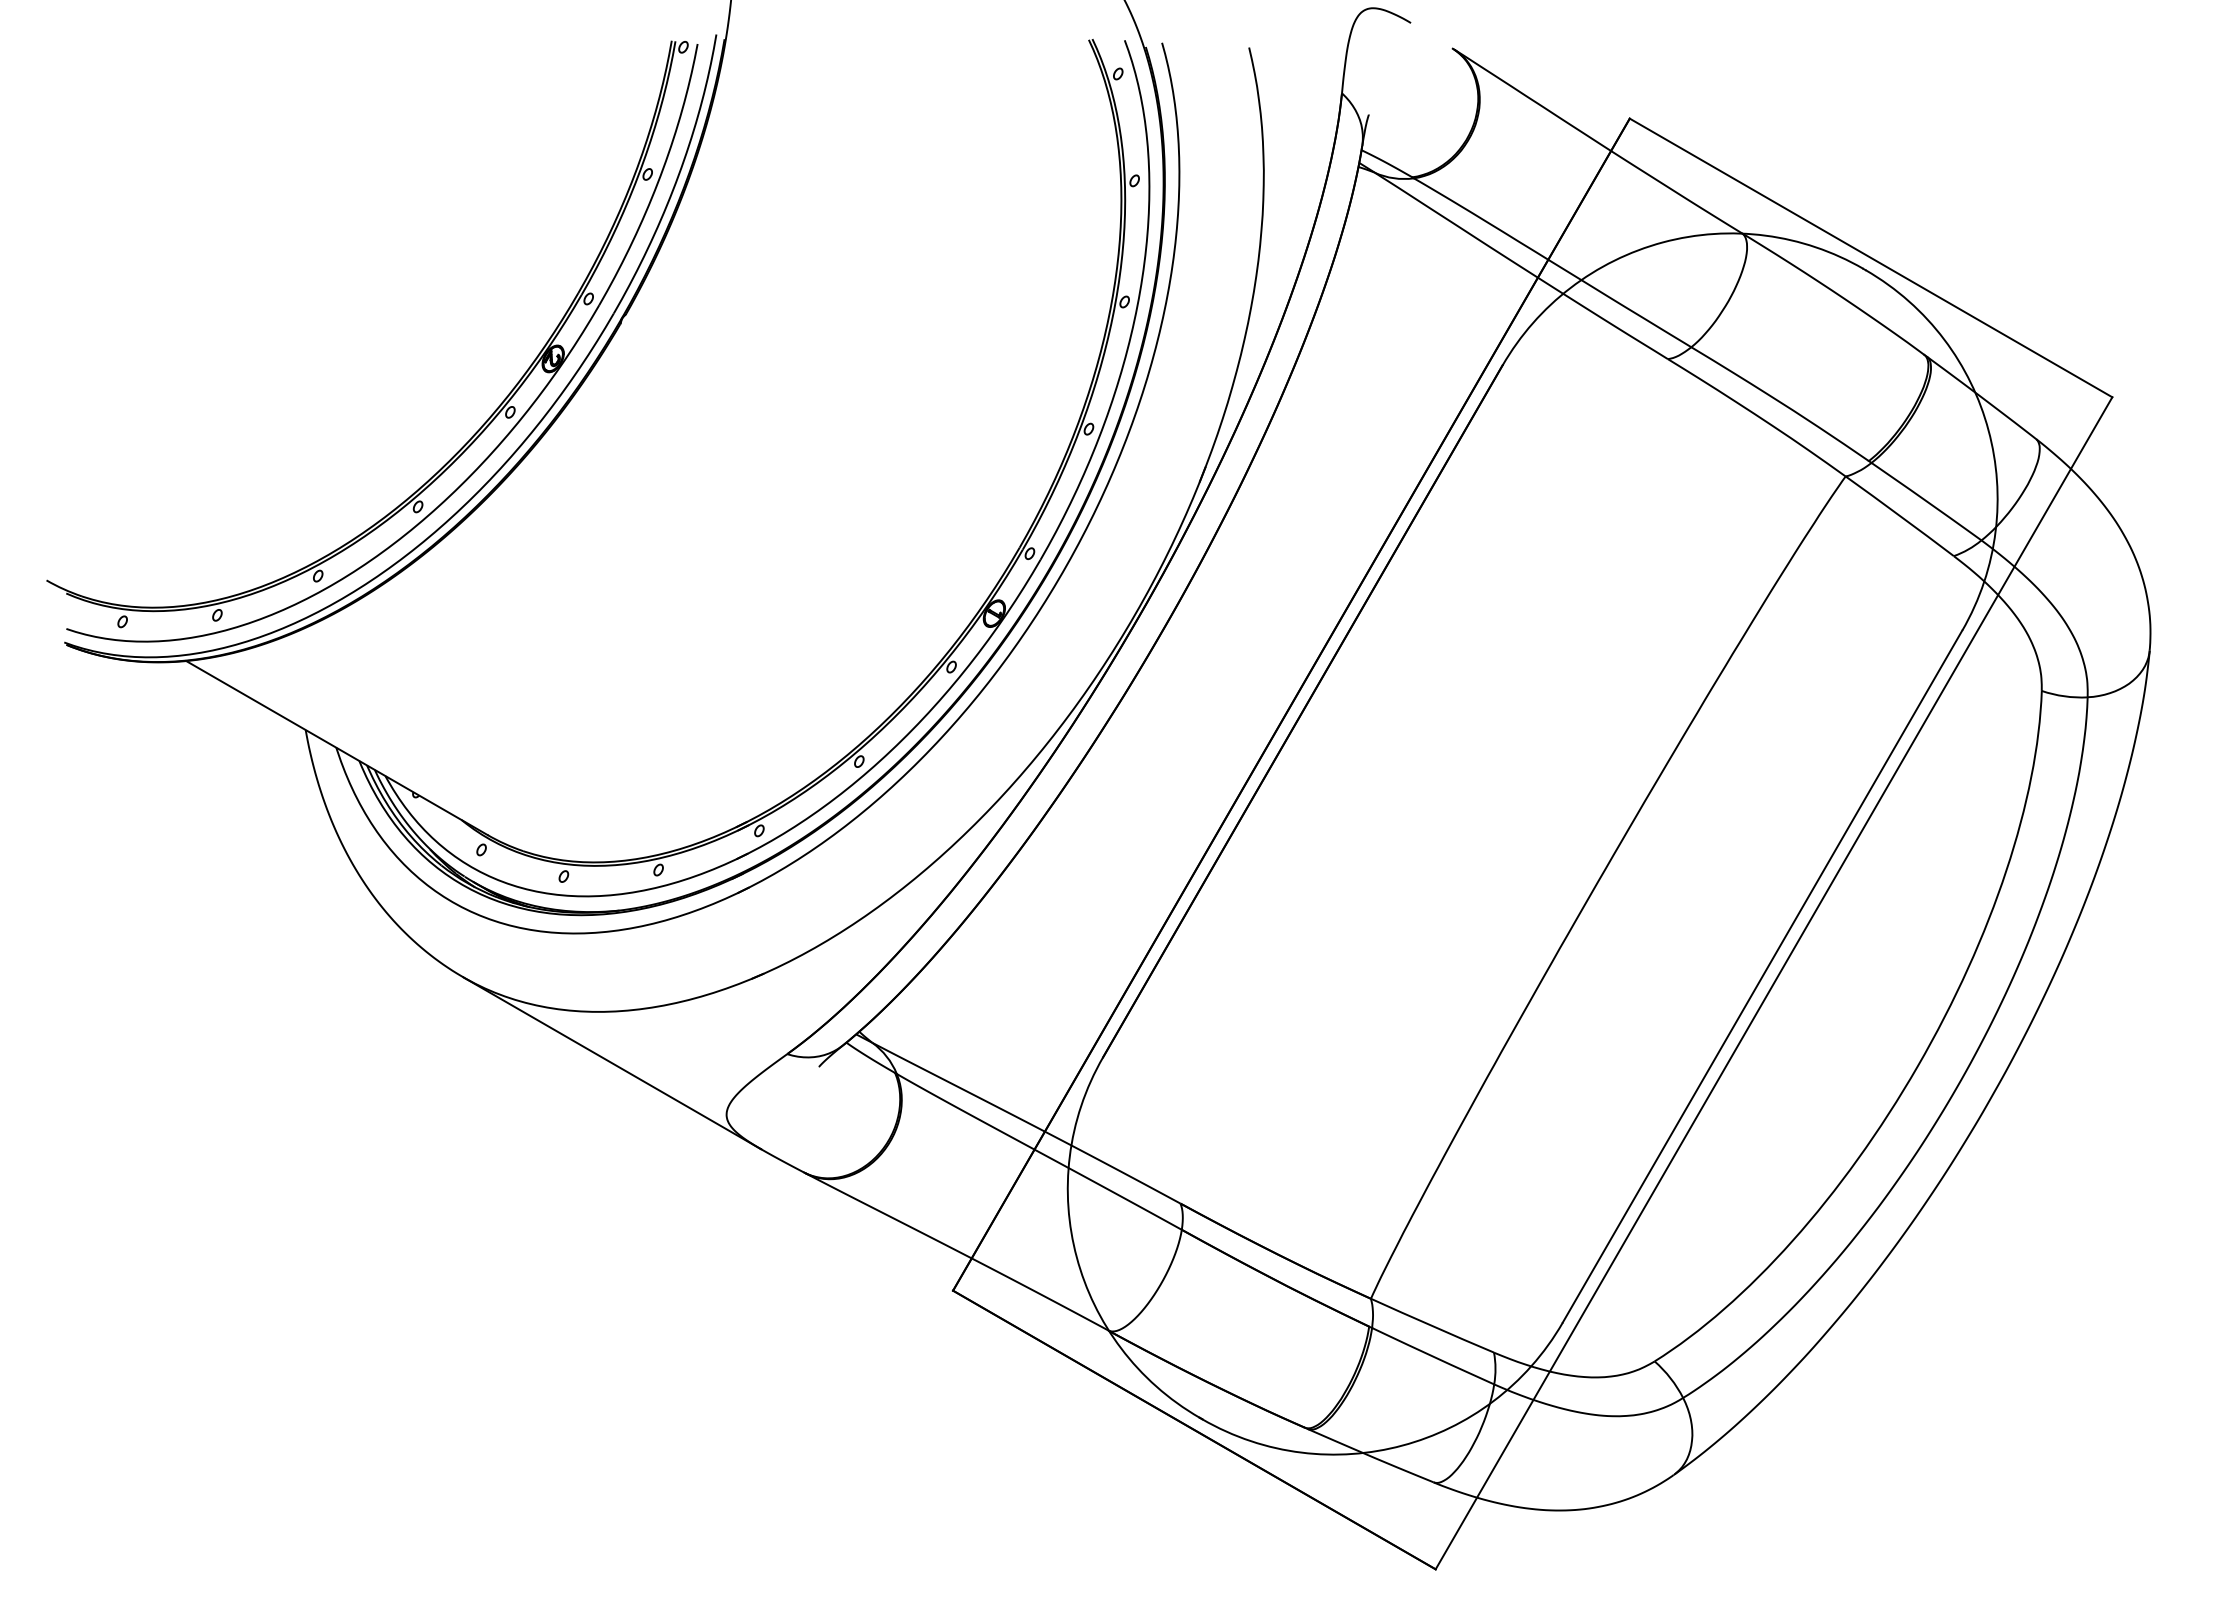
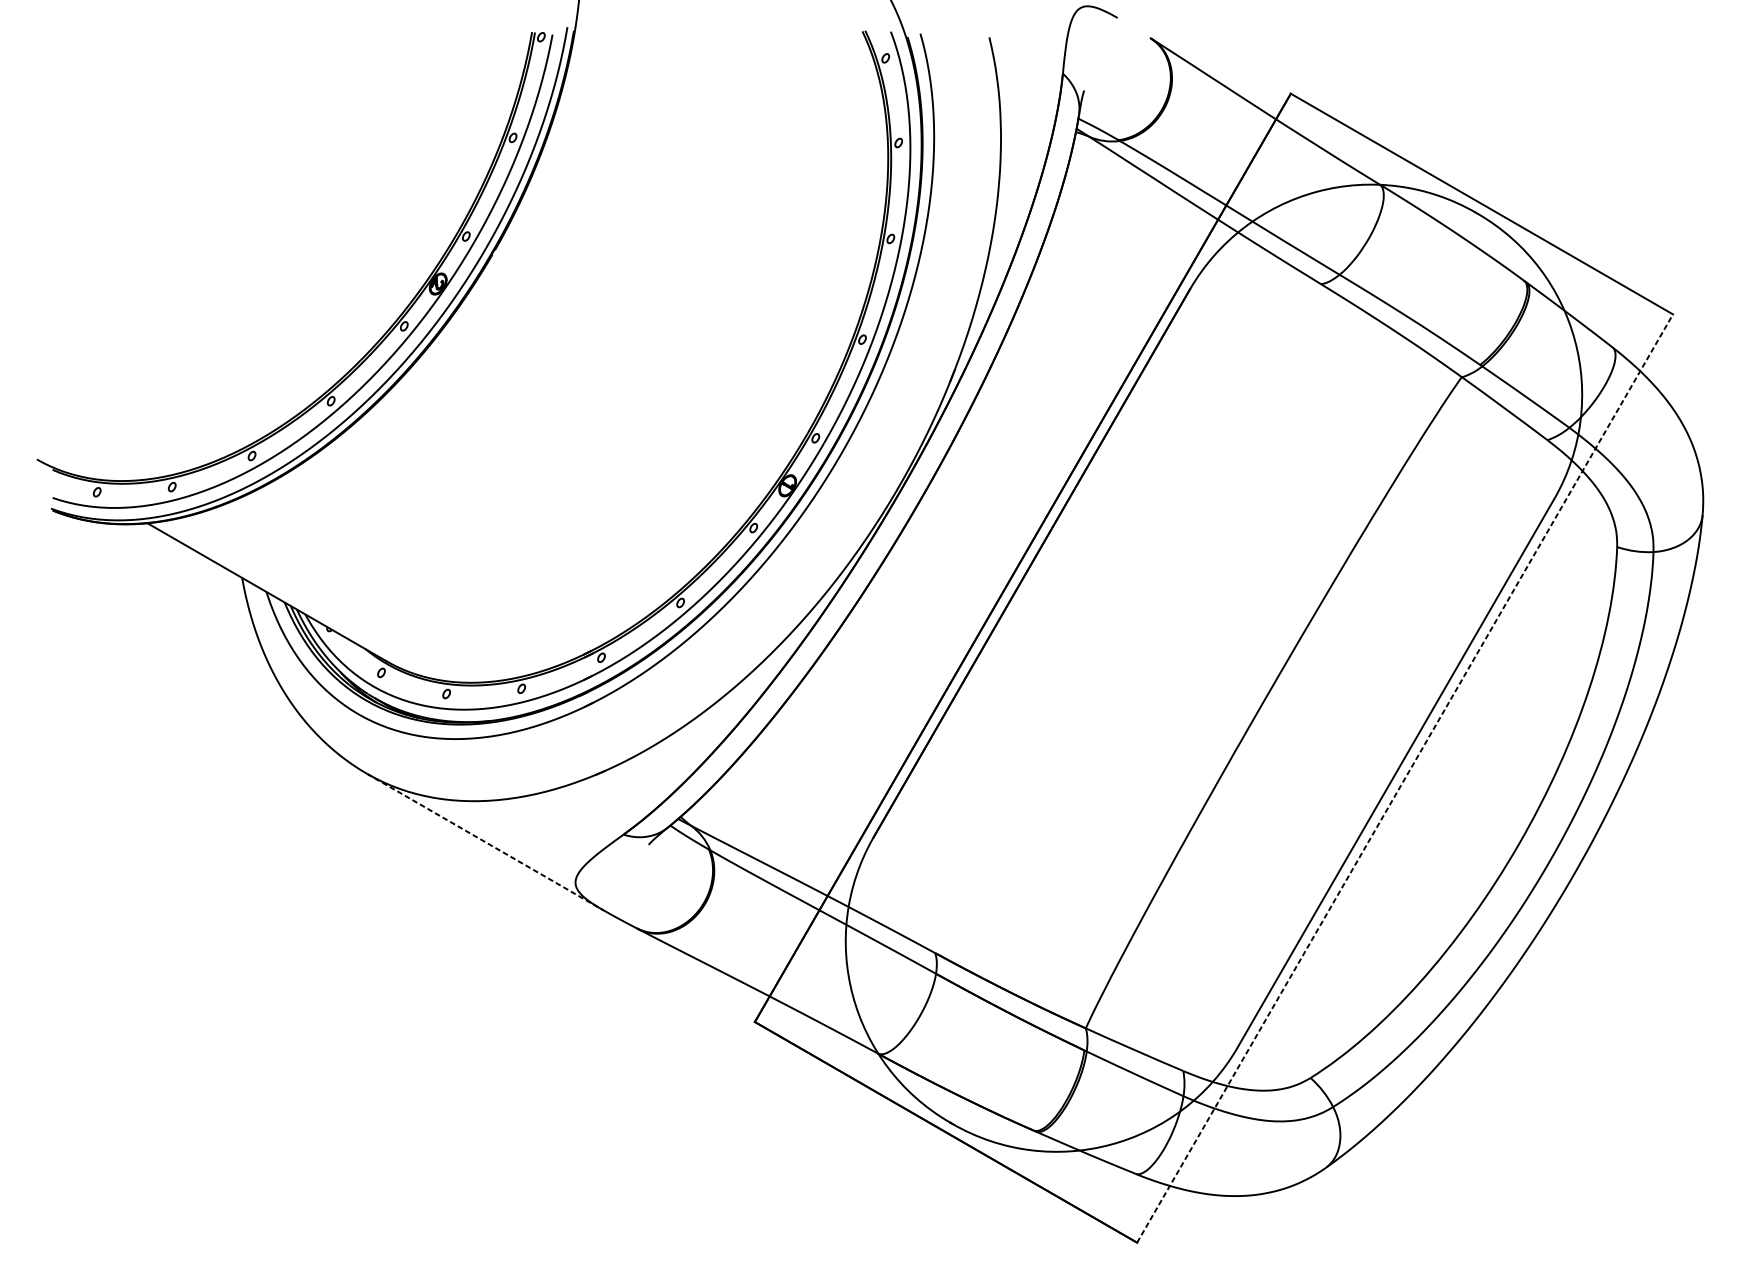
line: (1774, 983) -> (1405, 778), solid -> dashed
line: (612, 1063) -> (485, 842), solid -> dashed

